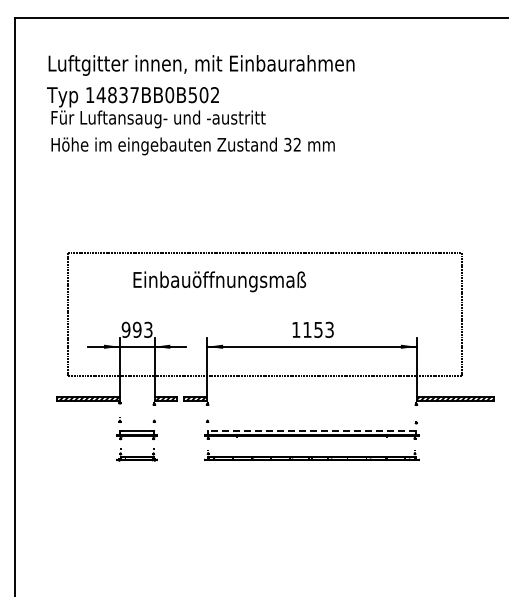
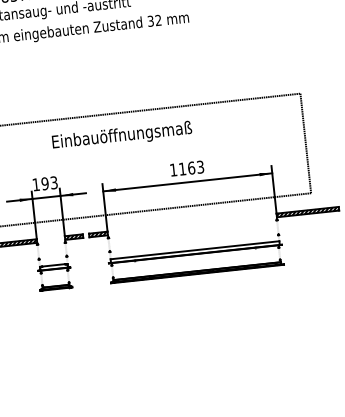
text: (219, 281) -> (121, 136), moved
text: (125, 329) -> (35, 184), 993 -> 193
text: (318, 329) -> (191, 167), 1153 -> 1163
line: (311, 430) -> (194, 250), dashed -> solid

